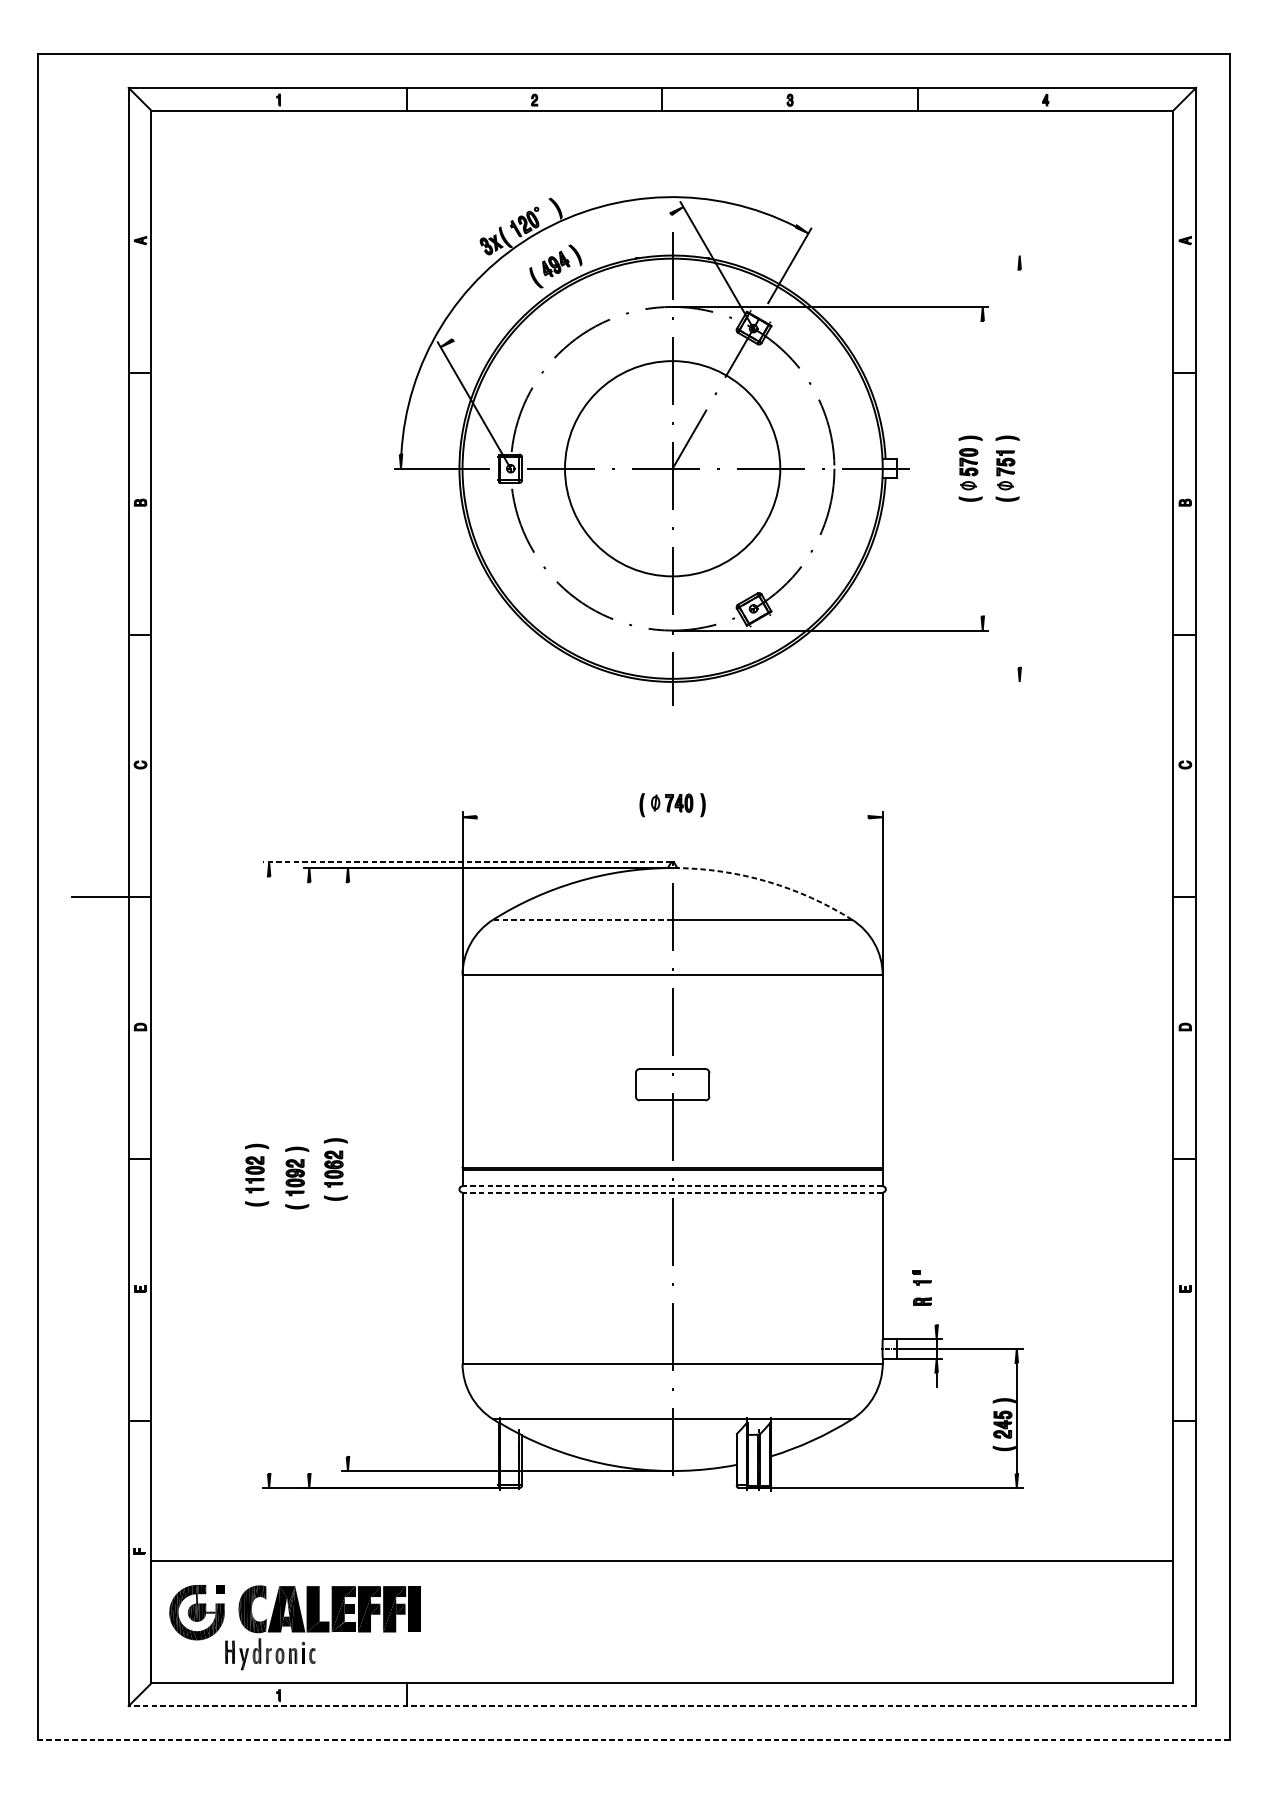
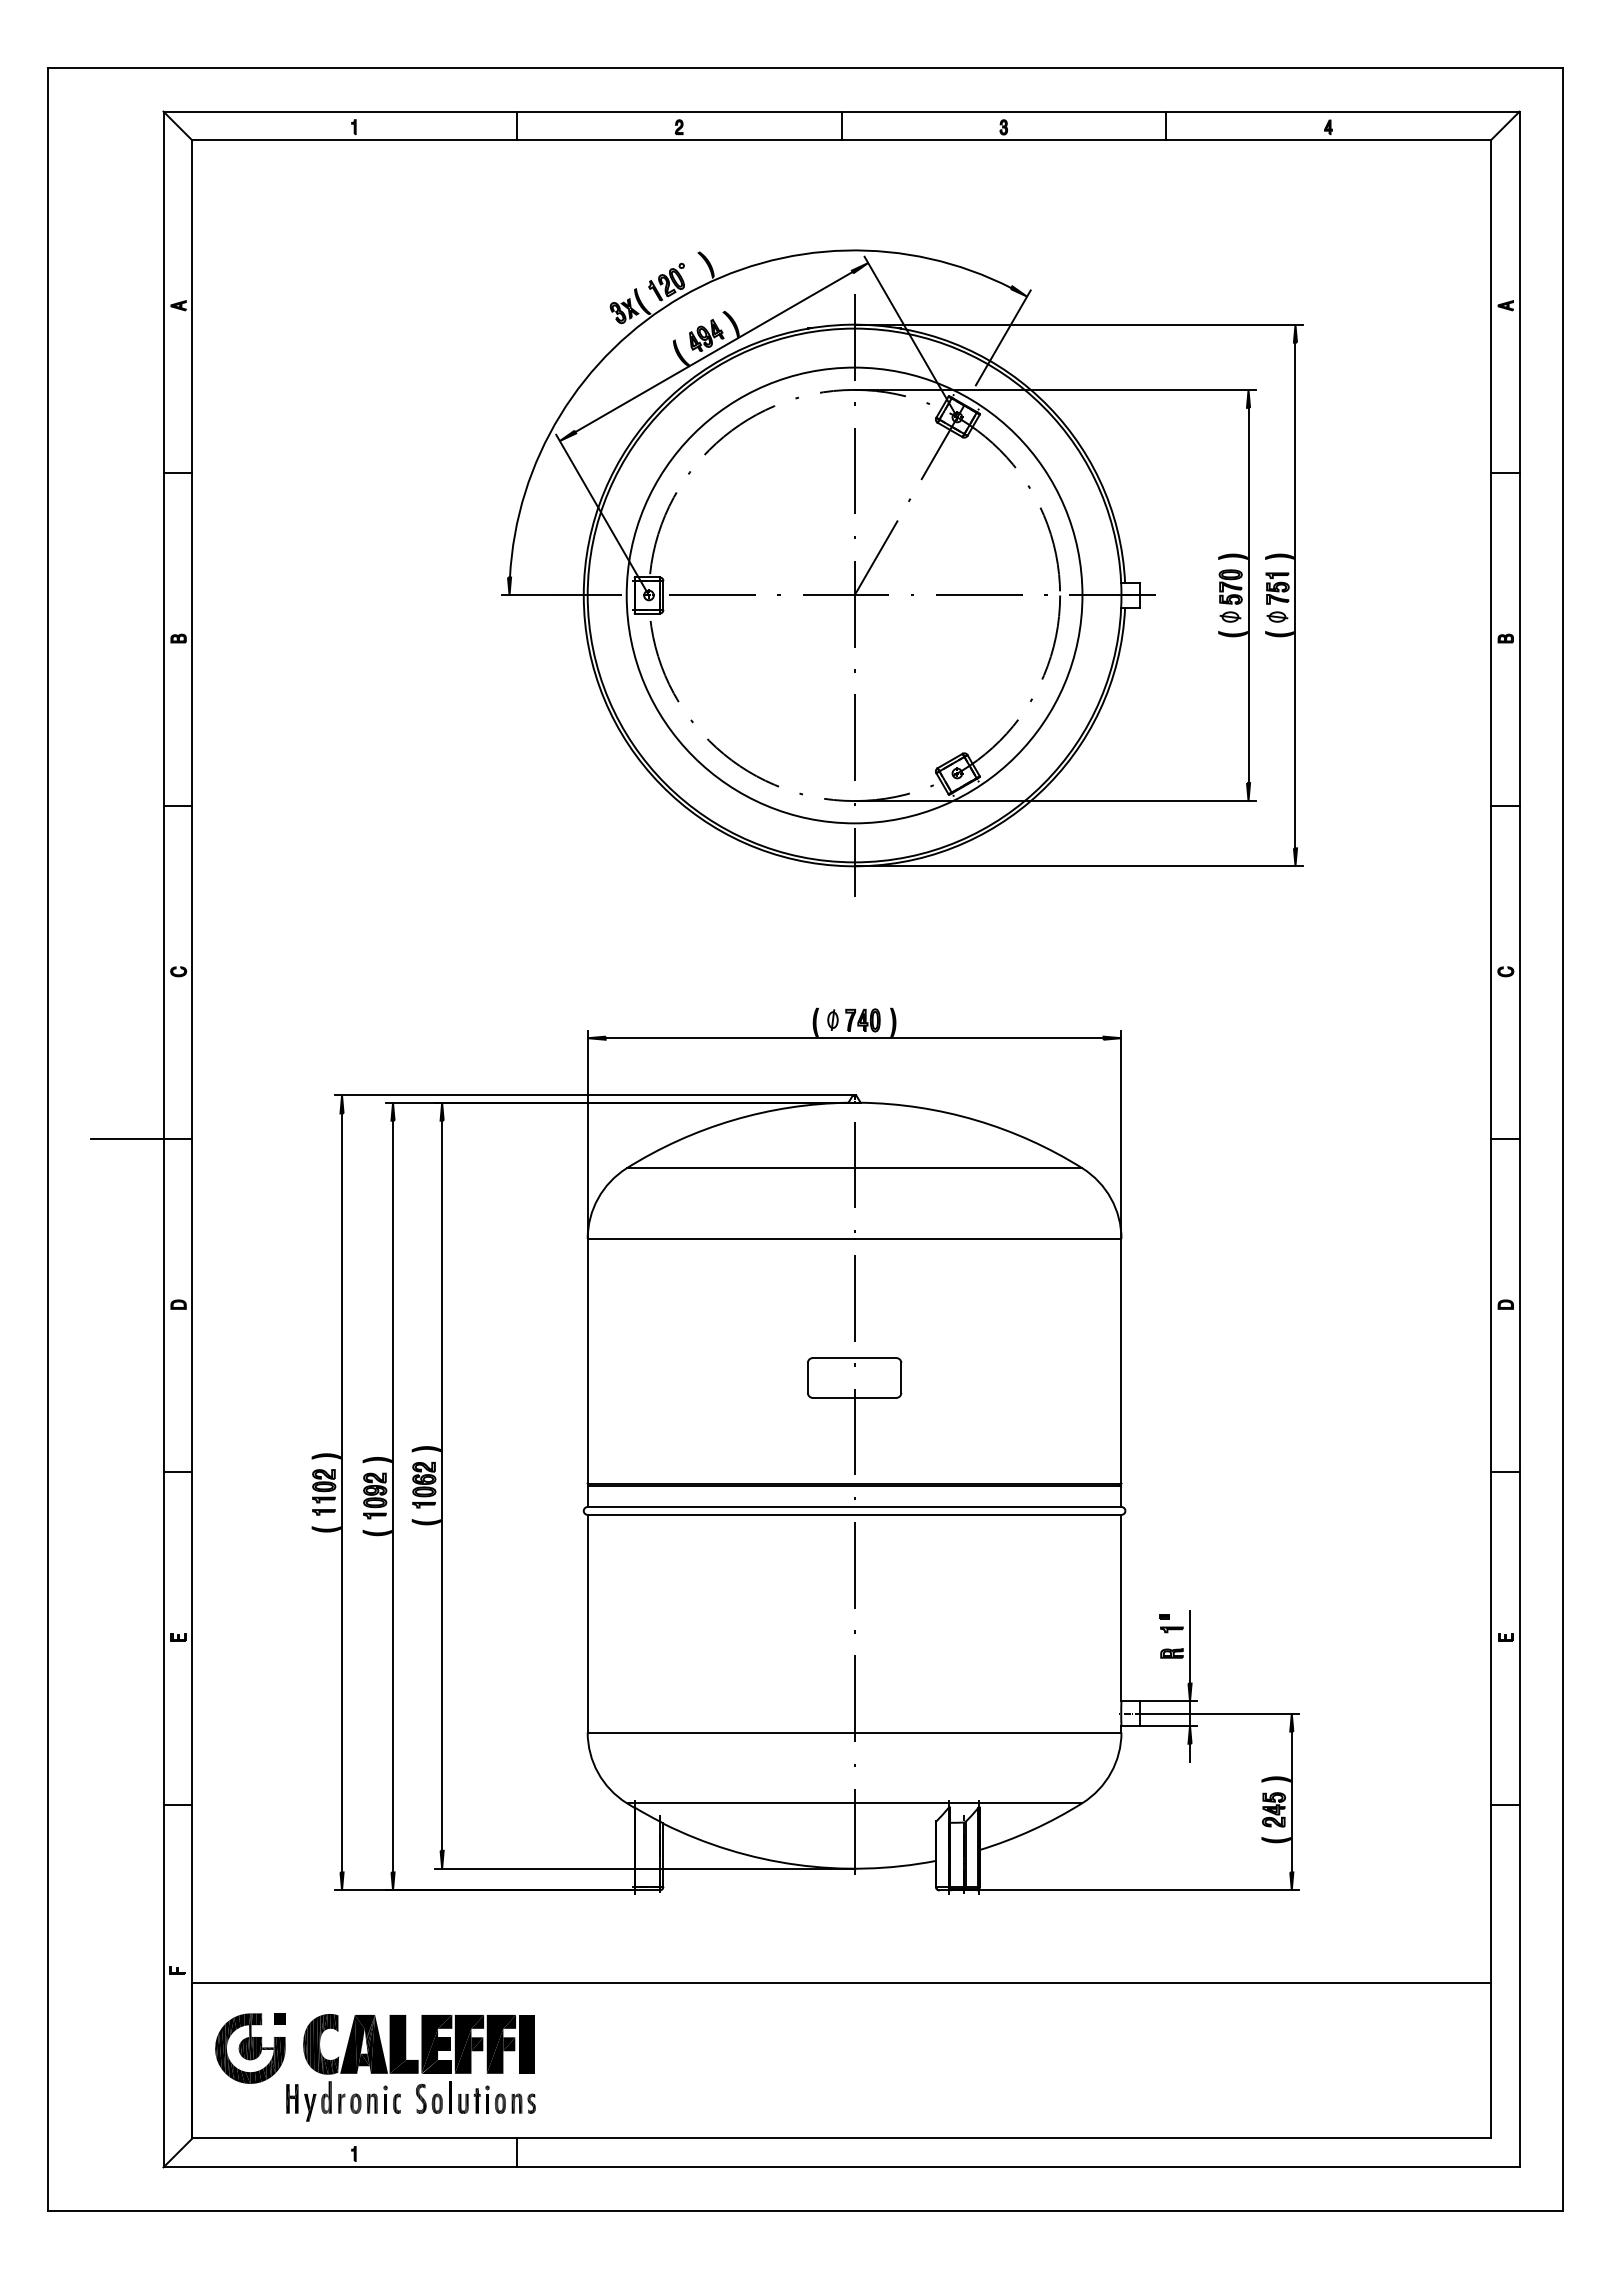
line: (848, 255) -> (1078, 324), added
line: (561, 277) -> (713, 352), added
circle: (672, 468) -> (854, 595), size x1.67
line: (982, 468) -> (1248, 595), added
line: (1019, 468) -> (1295, 595), added
line: (848, 682) -> (1078, 866), added
line: (672, 817) -> (854, 1038), added
line: (467, 862) -> (593, 1095), dashed -> solid
arc: (768, 882) -> (976, 1120), dashed -> solid
line: (582, 919) -> (740, 1168), dashed -> solid
line: (348, 1169) -> (442, 1485), added
line: (269, 1174) -> (342, 1492), added
line: (309, 1178) -> (393, 1496), added
line: (672, 1186) -> (854, 1507), dashed -> solid
line: (672, 1192) -> (854, 1514), dashed -> solid
line: (937, 1296) -> (1190, 1646), added
part: (374, 1651) -> (475, 2097), added
line: (662, 1706) -> (841, 2167), dashed -> solid
line: (634, 1740) -> (805, 2210), dashed -> solid

